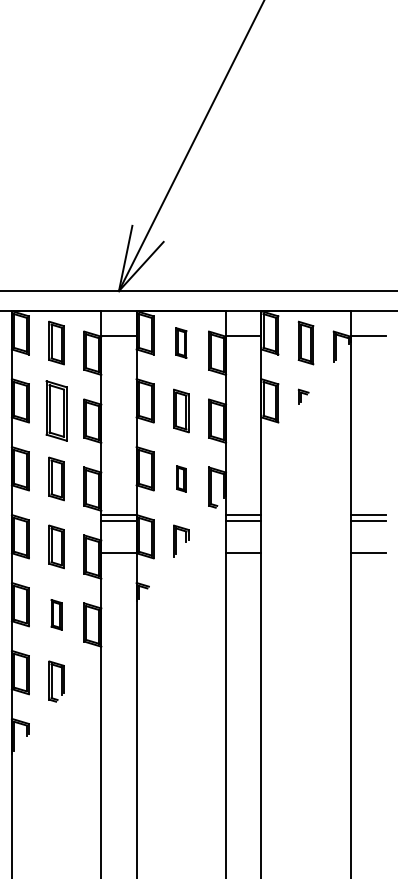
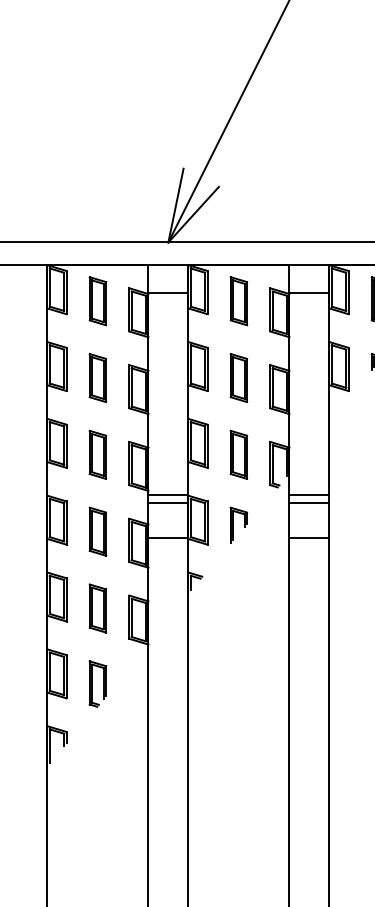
part: (181, 342) -> (239, 300), size x1.43
part: (56, 410) -> (97, 377), size x0.71
part: (181, 478) -> (239, 454), size x1.67
part: (56, 614) -> (97, 608), size x1.43

